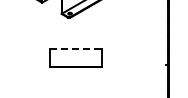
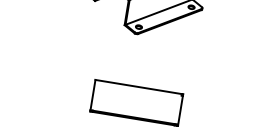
line: (75, 48) -> (138, 86), dashed -> solid

